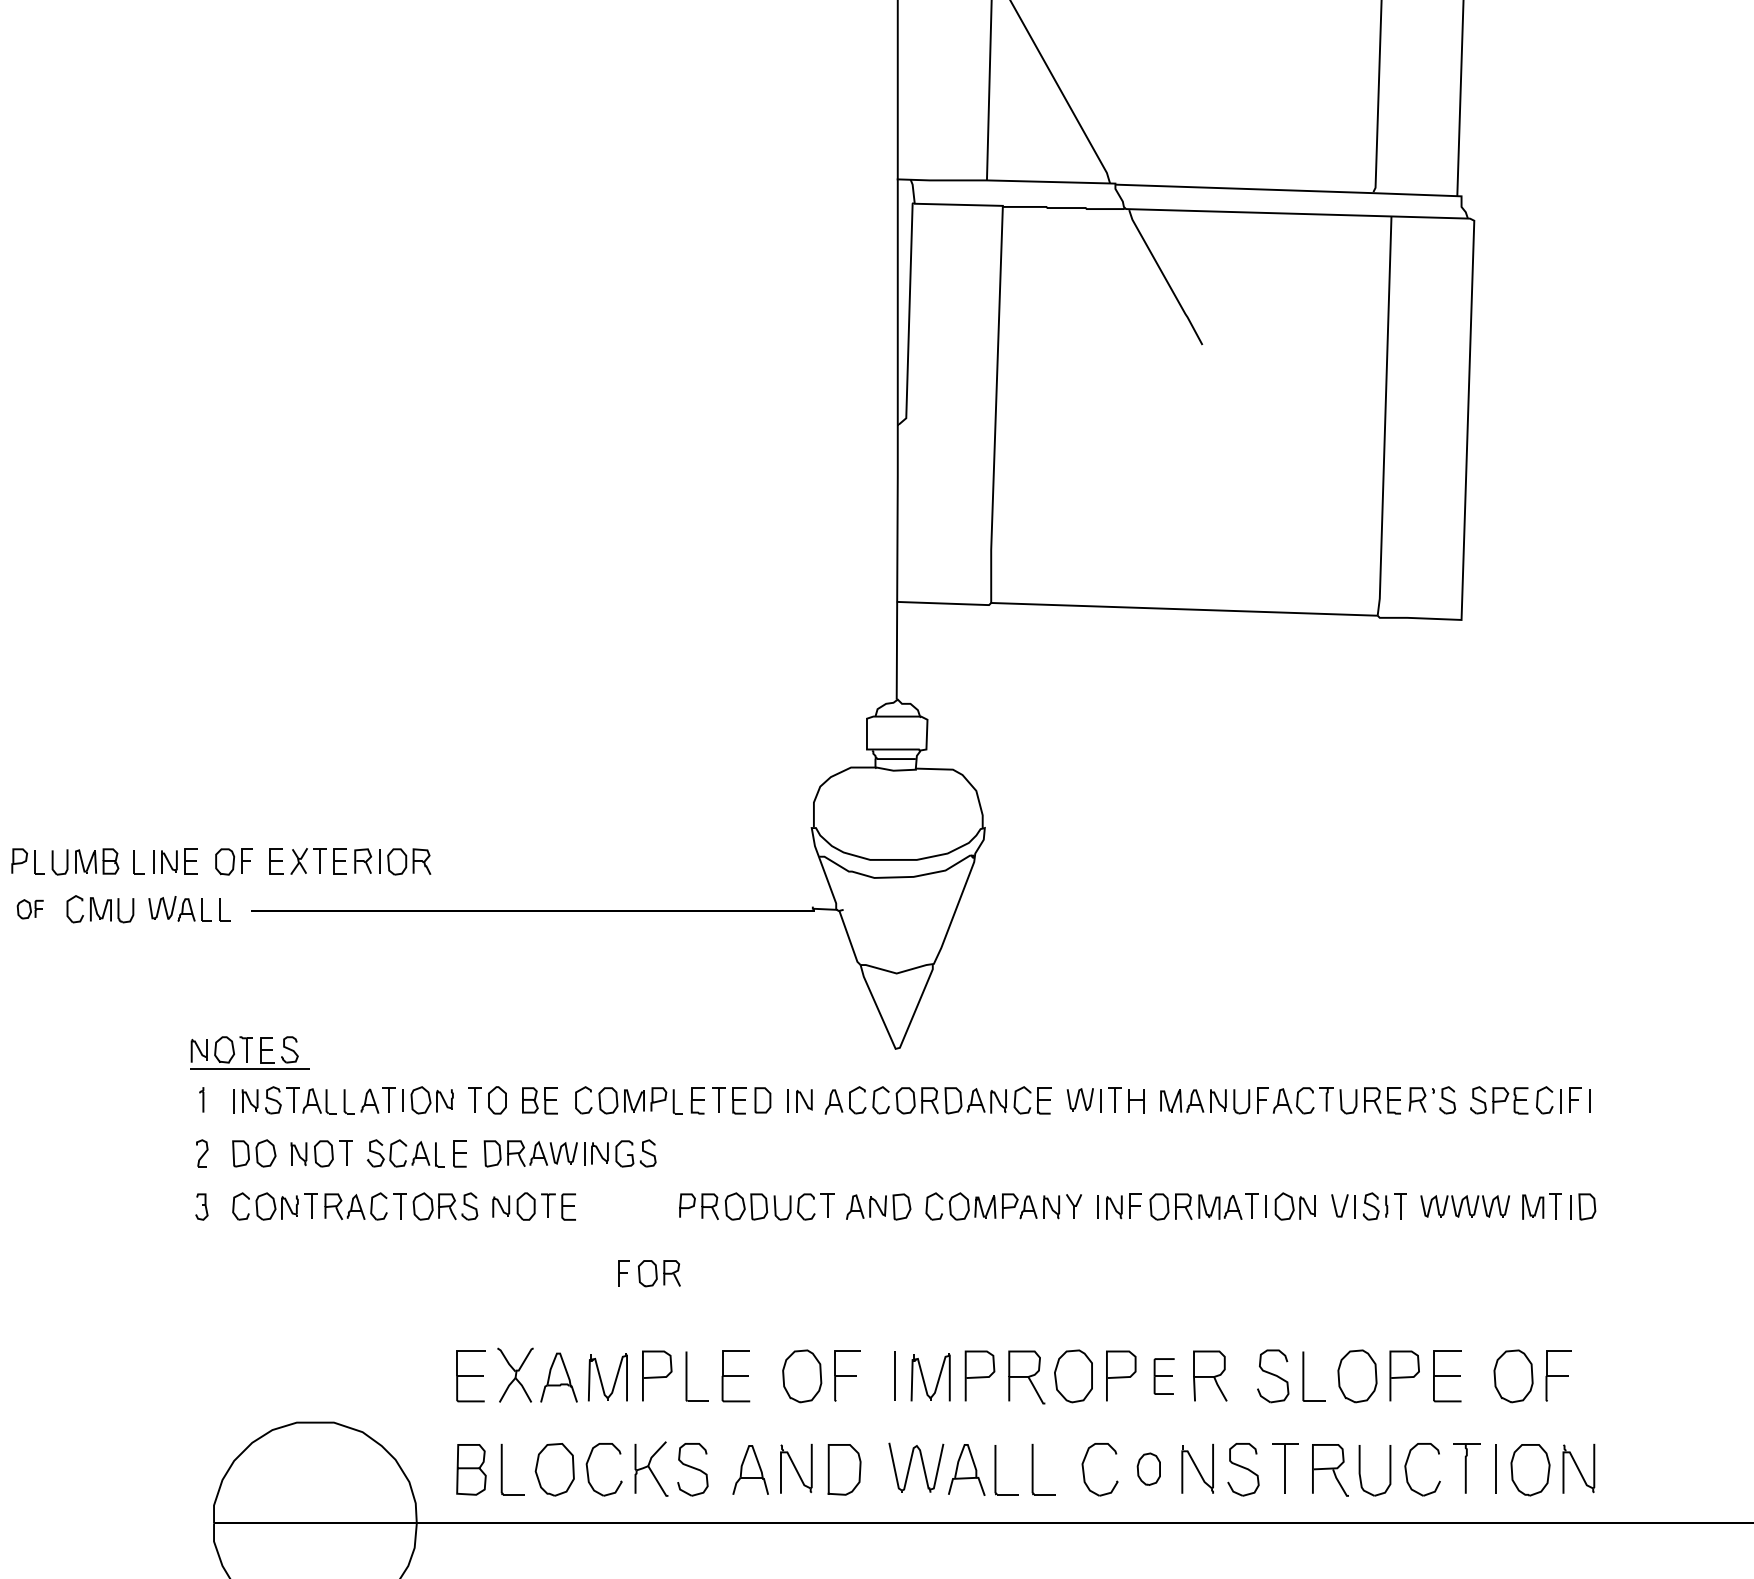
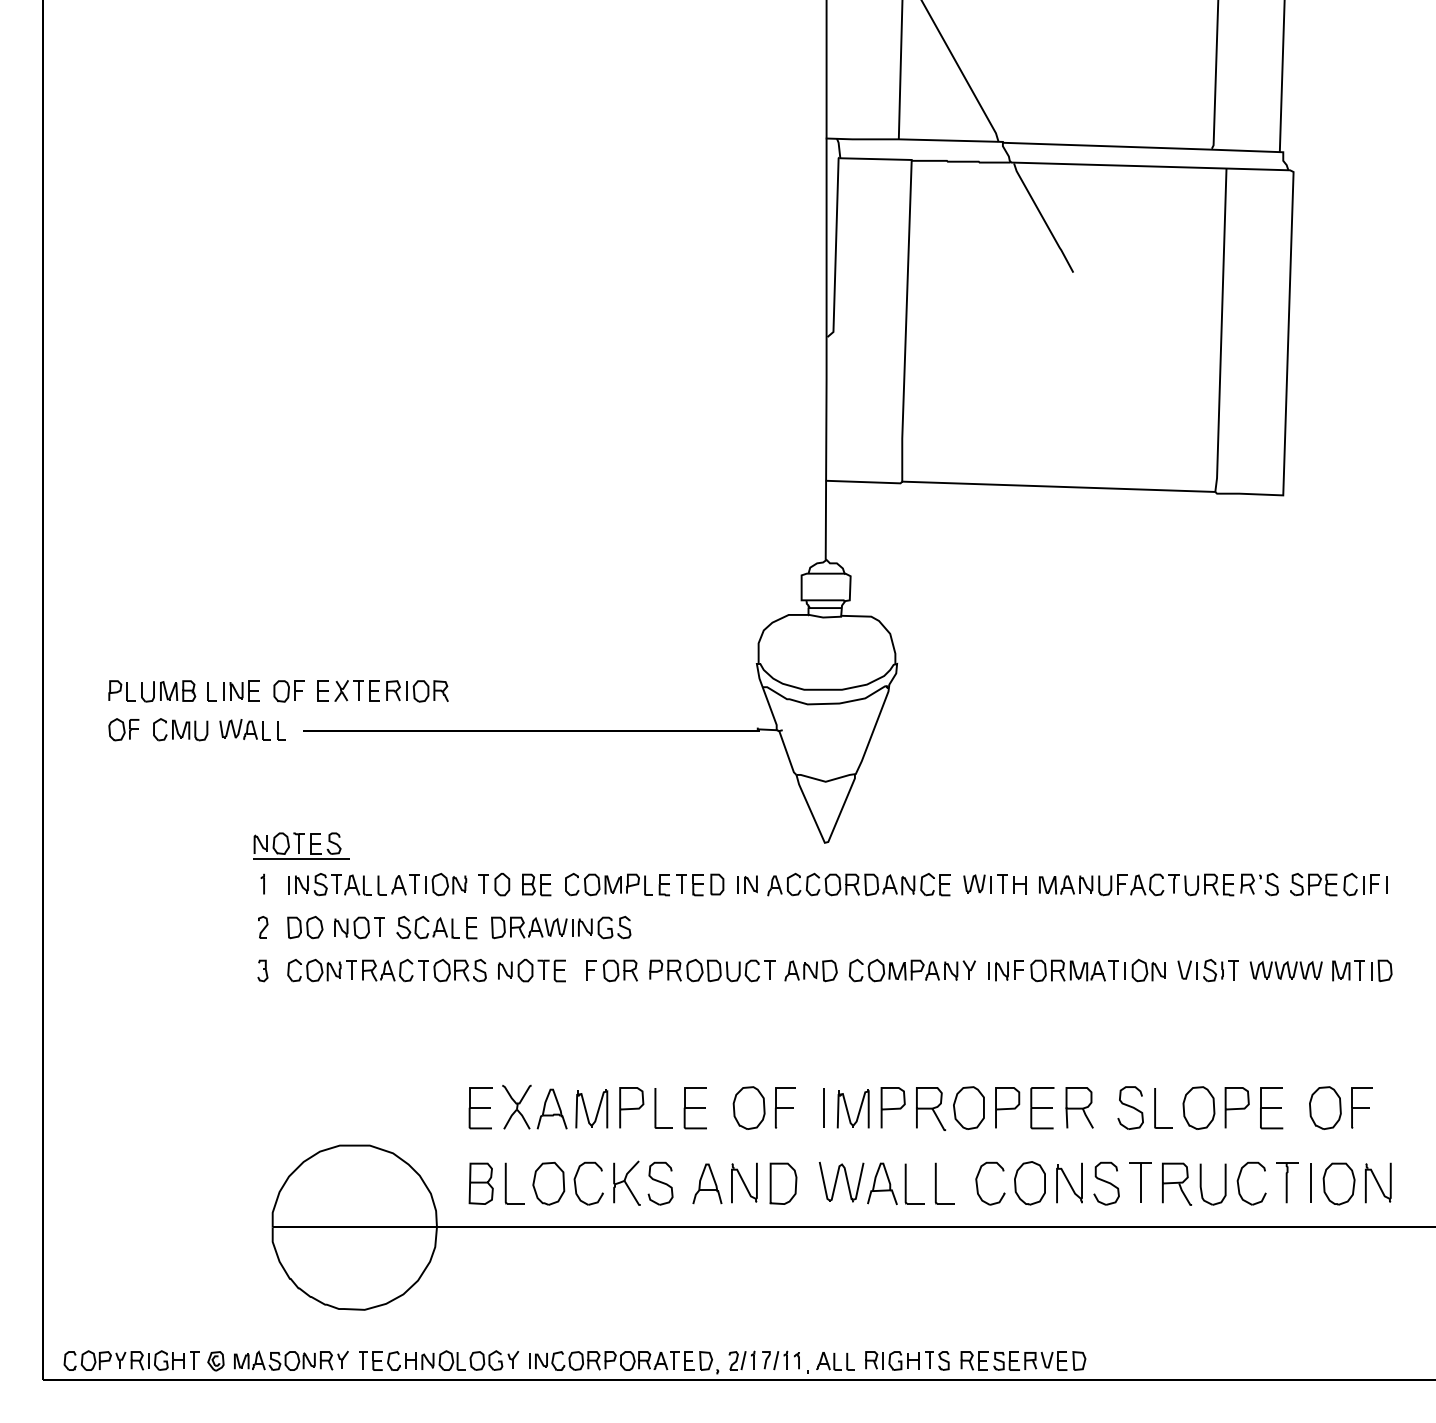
part: (29, 908) -> (123, 729), size x1.43
part: (648, 1273) -> (611, 970), moved
part: (1164, 1376) -> (1042, 1108), size x1.43
part: (1148, 1469) -> (1029, 1183), size x1.67

